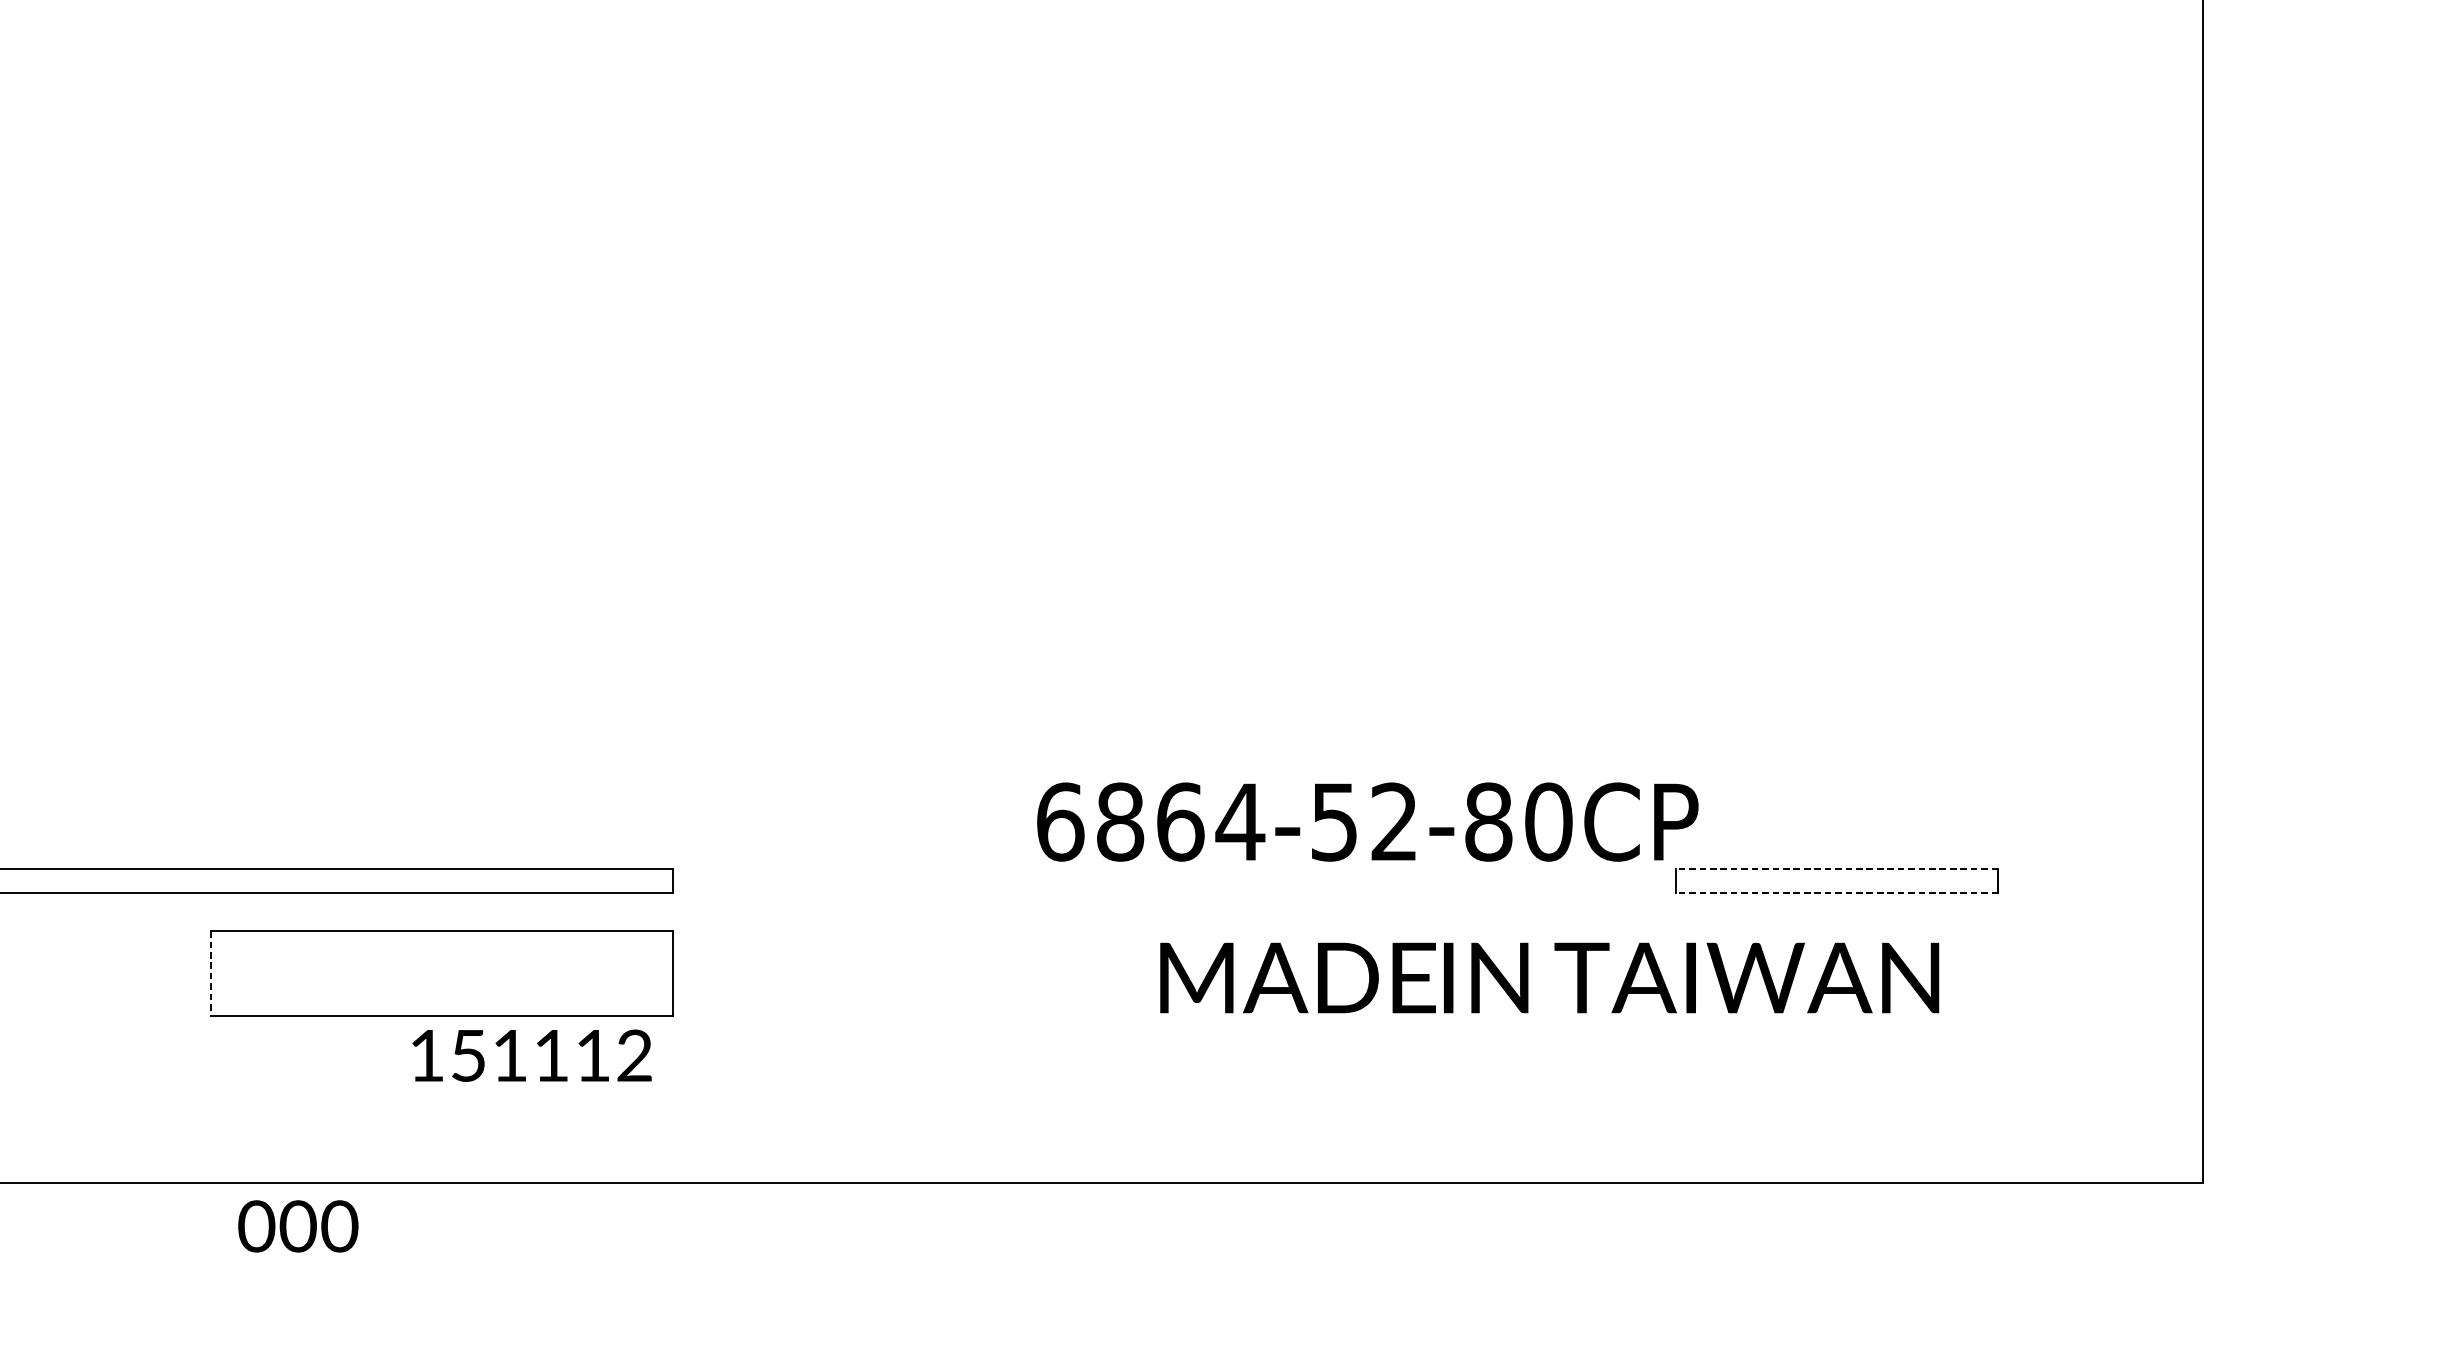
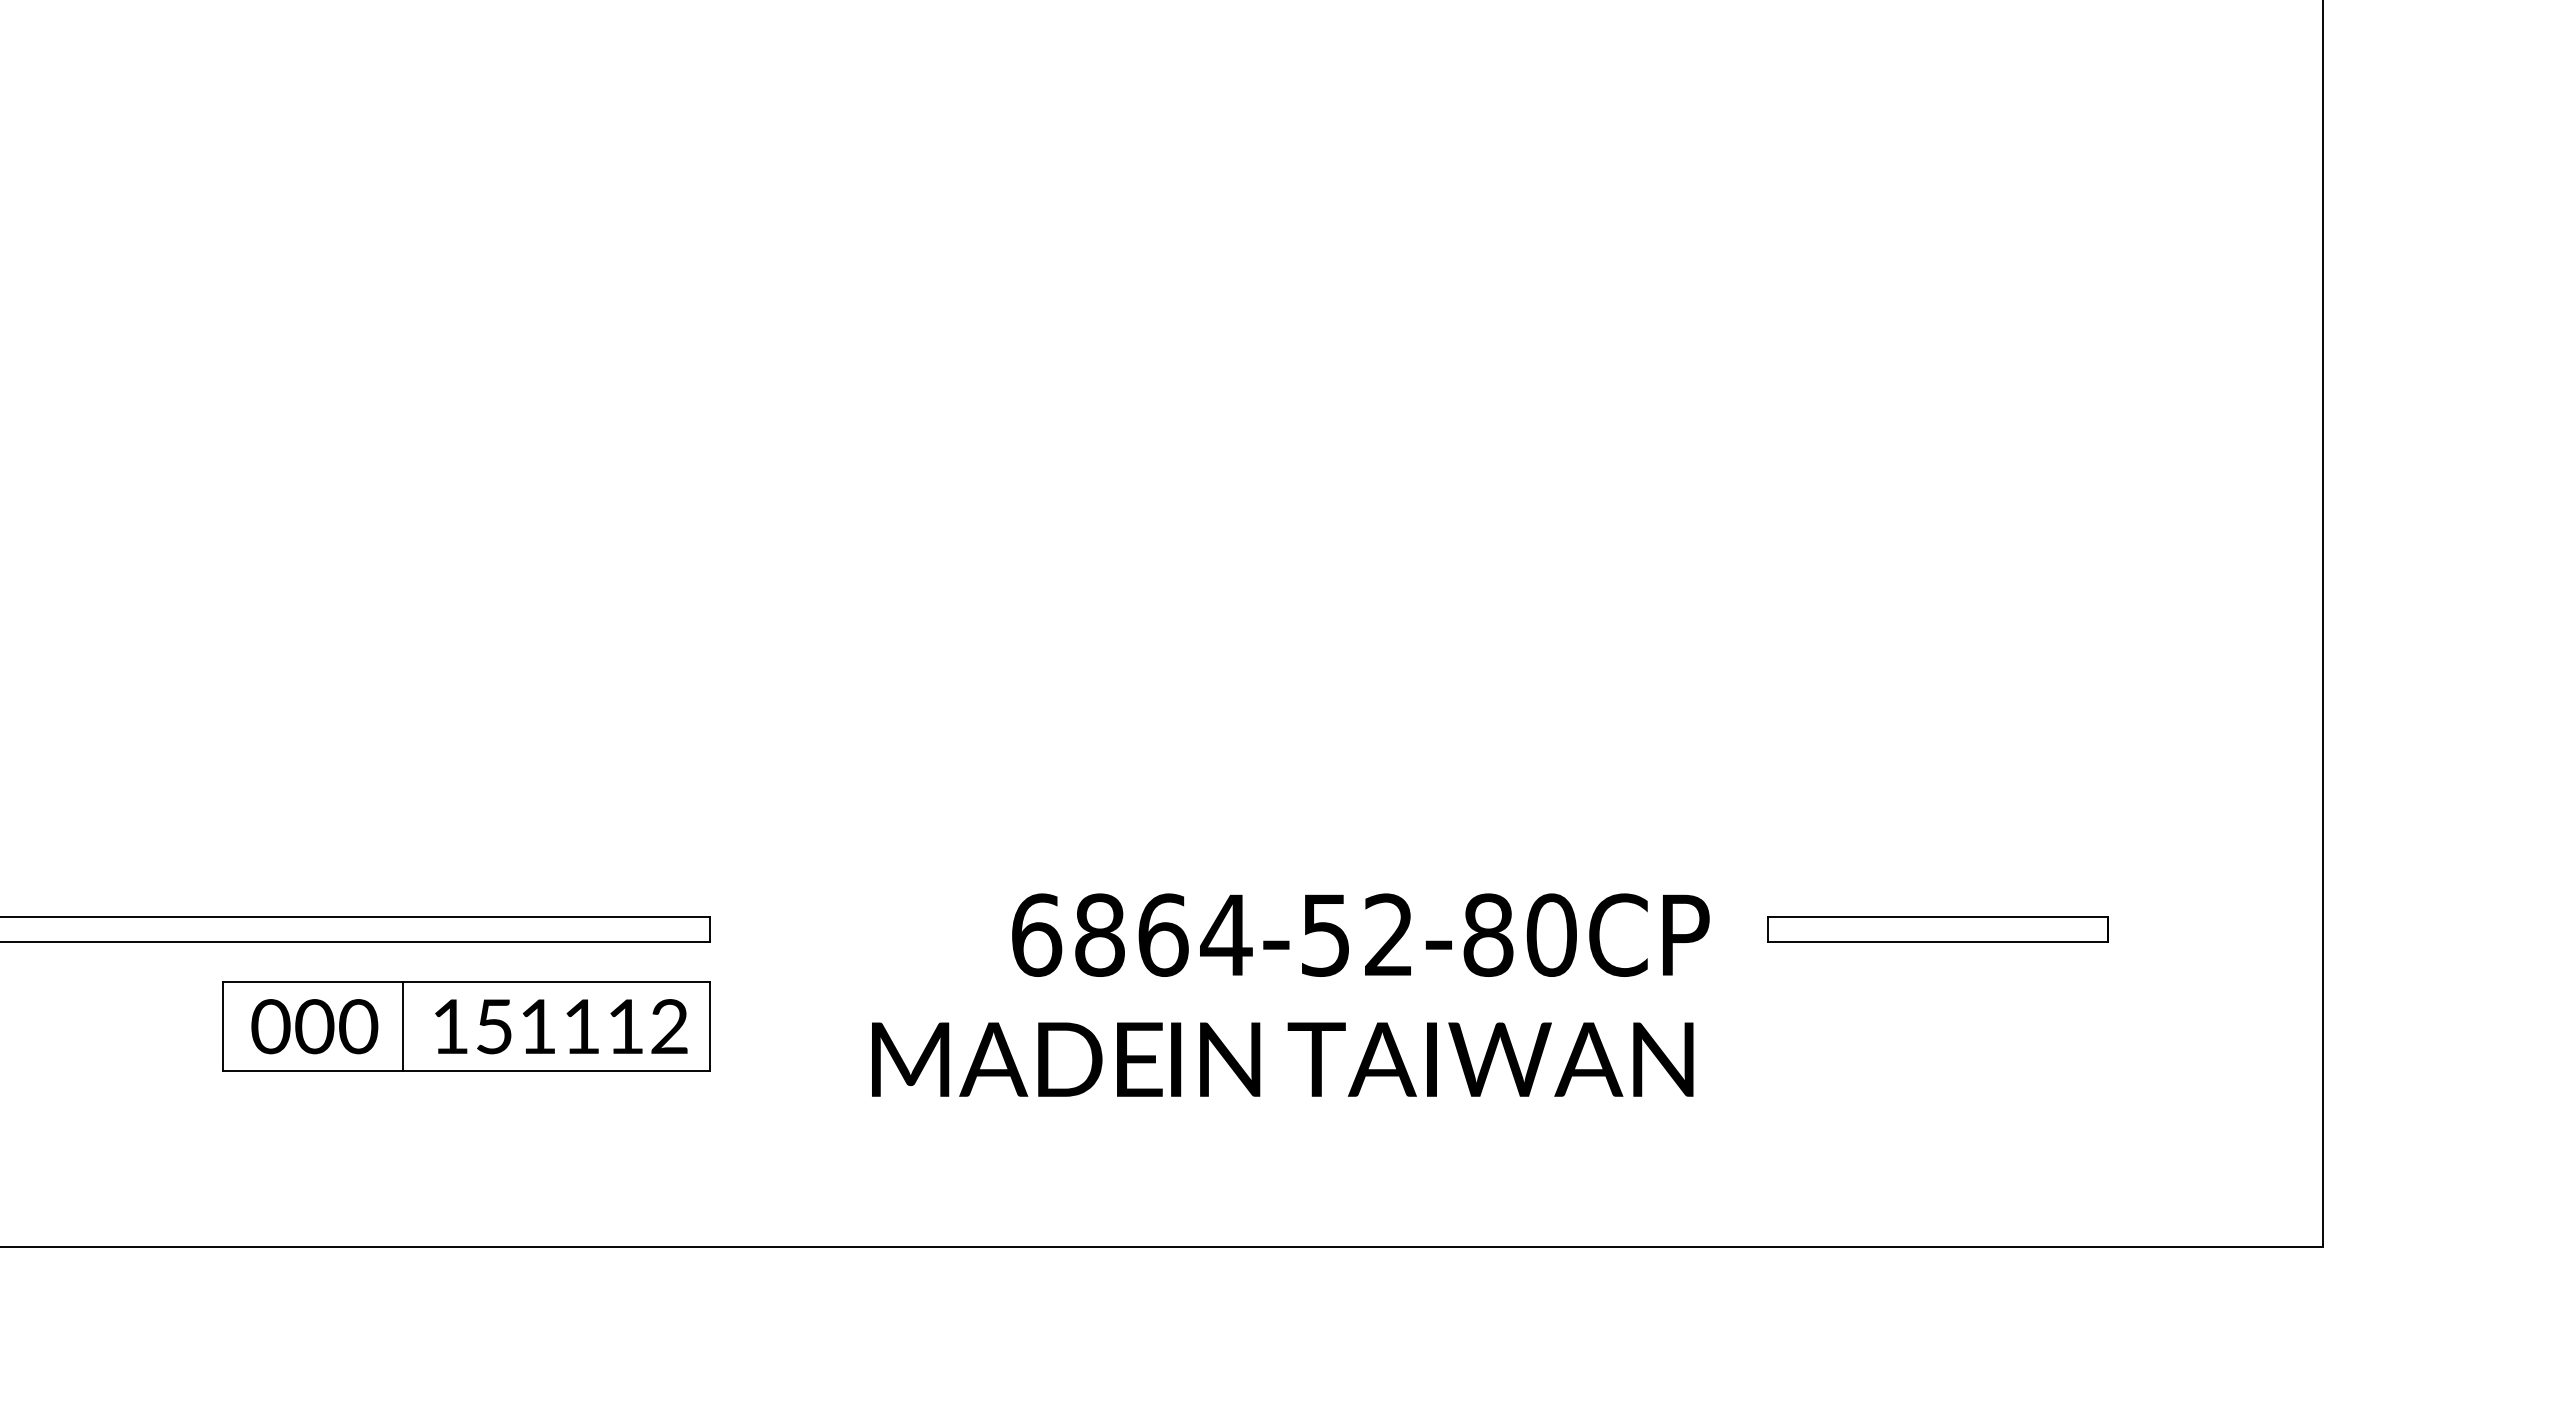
text: (1367, 821) -> (1360, 934), moved
line: (1836, 868) -> (1937, 916), dashed -> solid
line: (1836, 892) -> (1937, 941), dashed -> solid
line: (210, 973) -> (222, 1026), dashed -> solid
line: (381, 973) -> (402, 1026), added
text: (1549, 977) -> (1282, 1059), moved
text: (532, 1055) -> (561, 1026), moved
text: (298, 1226) -> (314, 1026), moved

